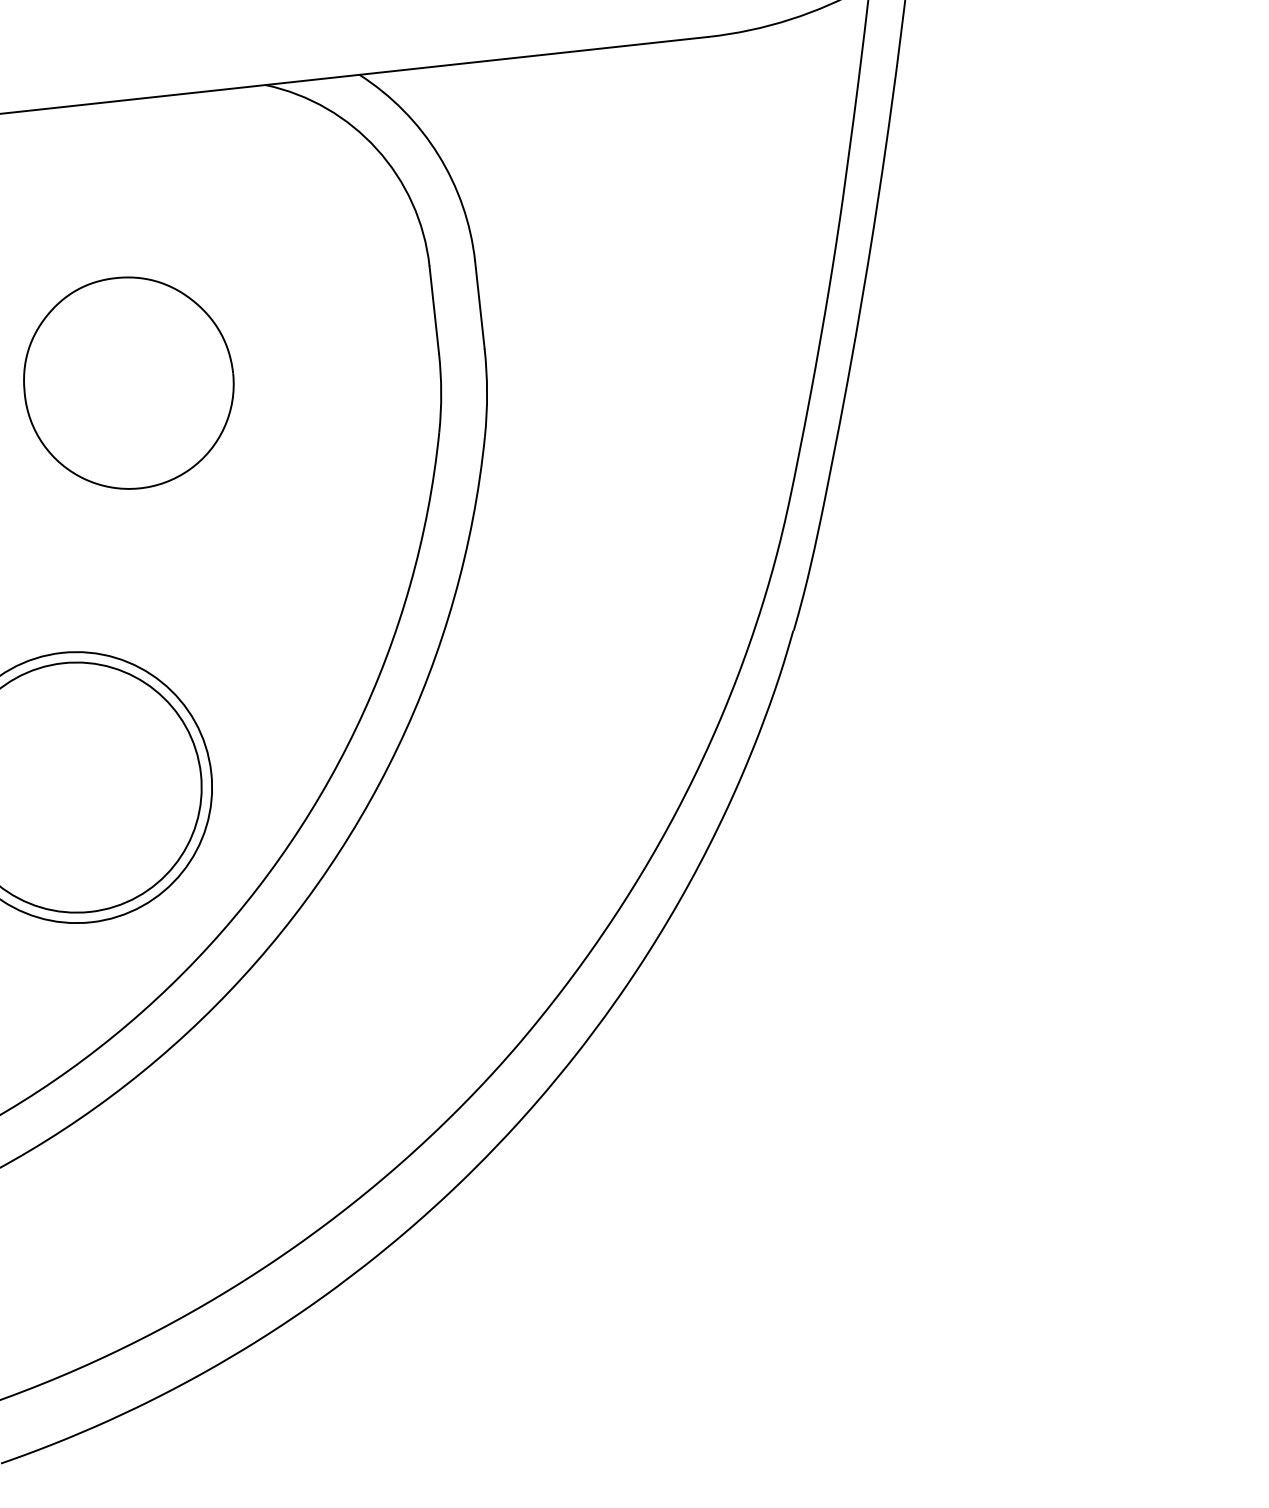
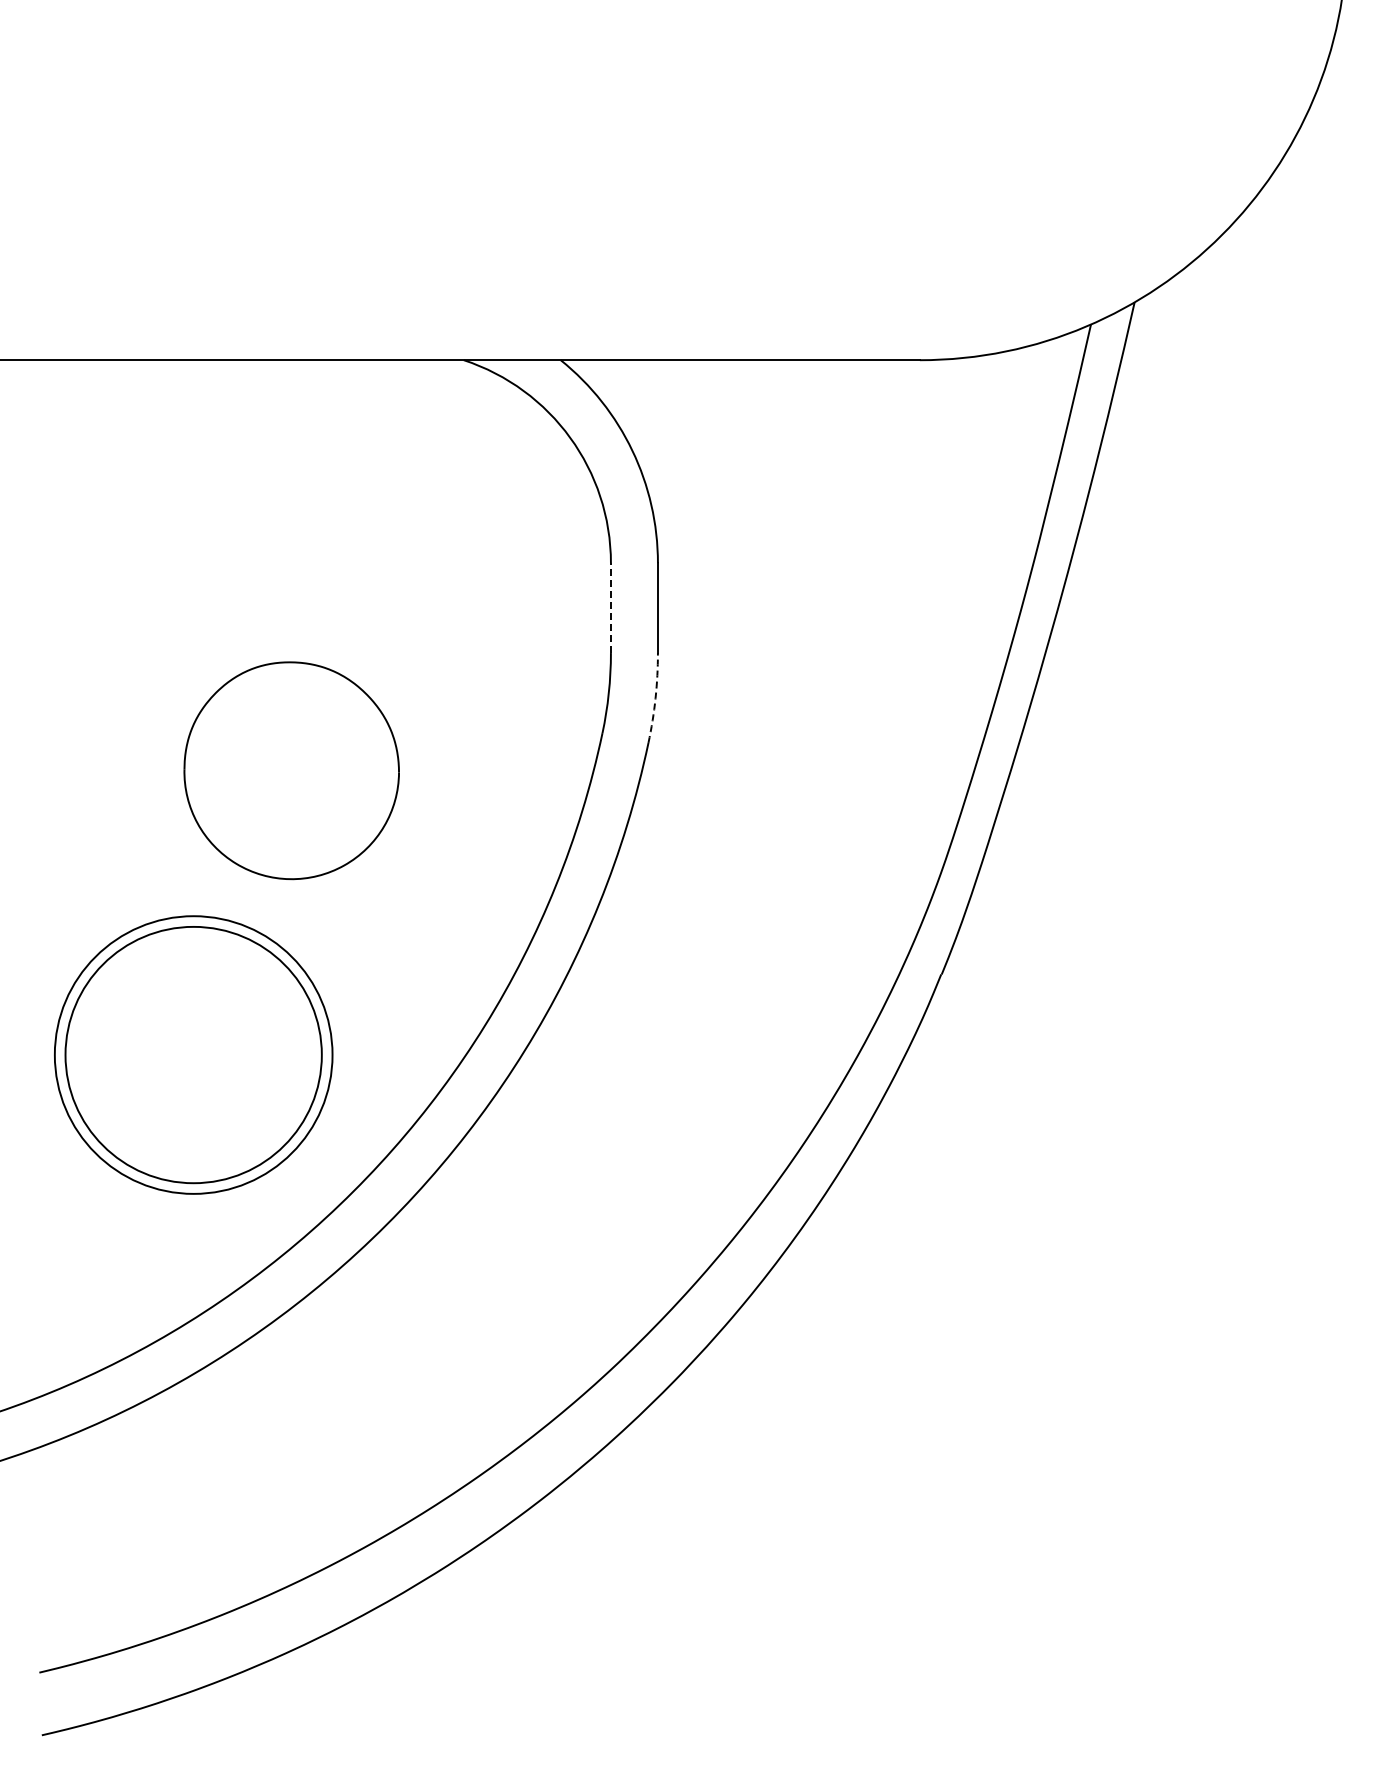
line: (433, 310) -> (610, 608), solid -> dashed
part: (128, 382) -> (291, 770), moved
arc: (487, 393) -> (655, 698), solid -> dashed

